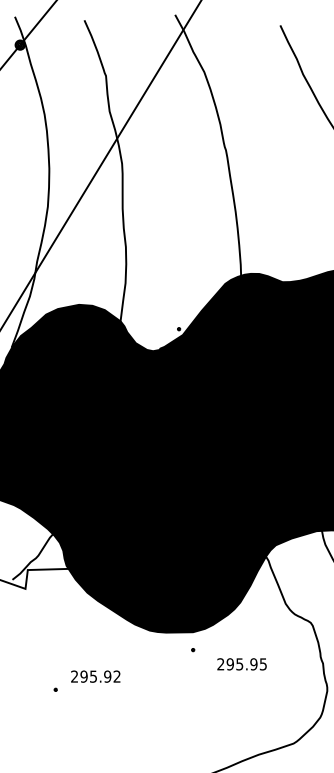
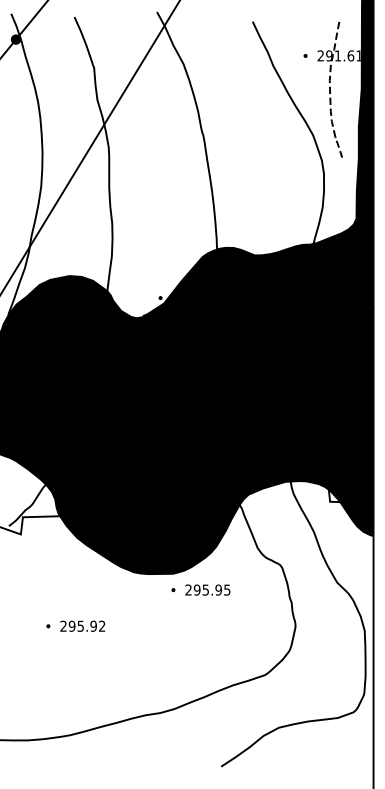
text: (241, 663) -> (207, 589), moved
text: (95, 675) -> (82, 625), moved

